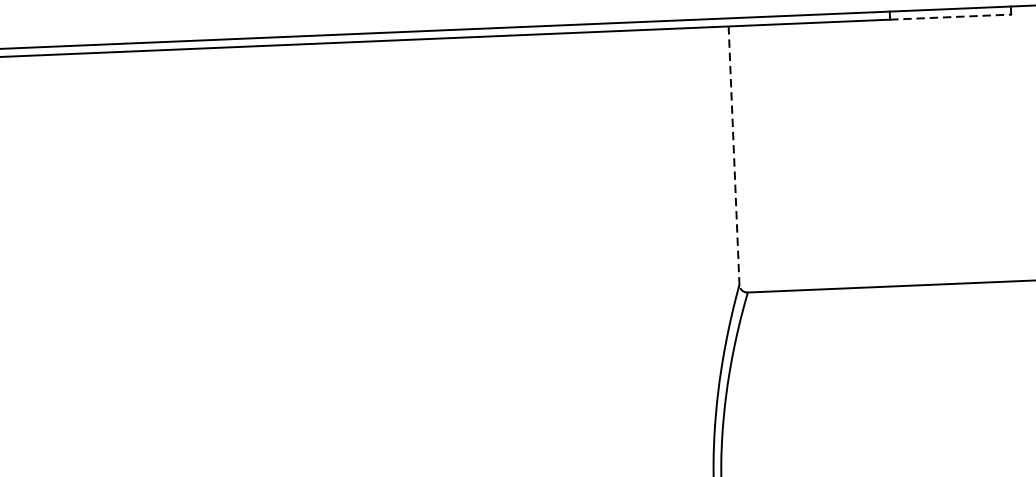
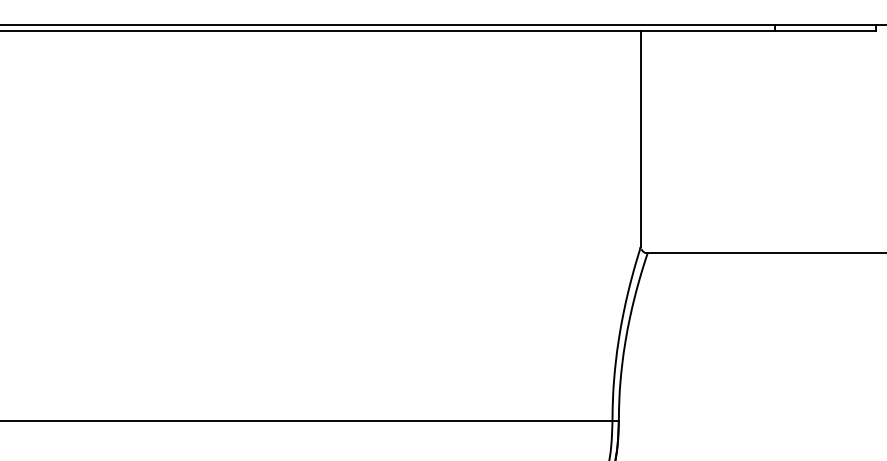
line: (951, 17) -> (826, 31), dashed -> solid
line: (733, 156) -> (640, 139), dashed -> solid

